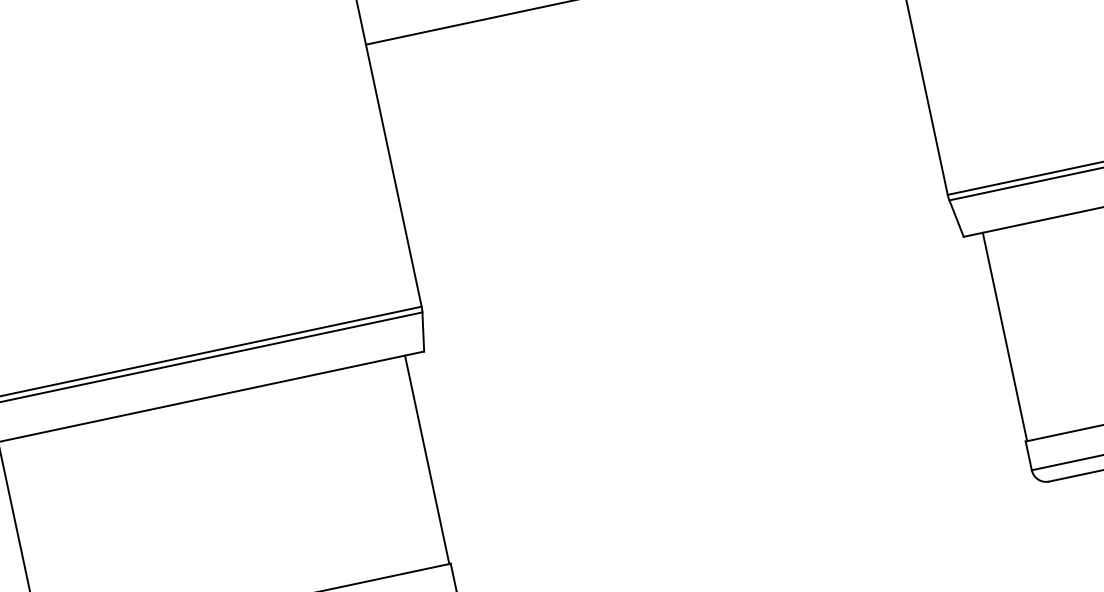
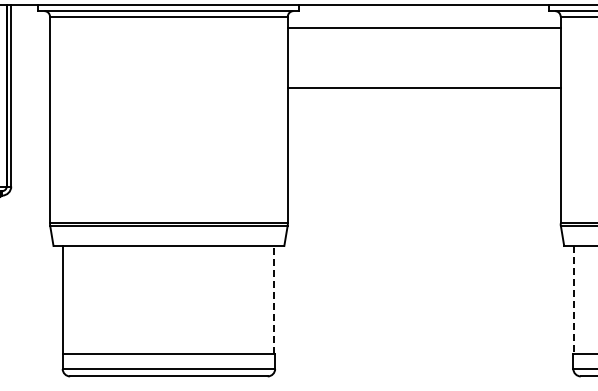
line: (1005, 337) -> (574, 300), solid -> dashed
line: (427, 458) -> (274, 299), solid -> dashed

